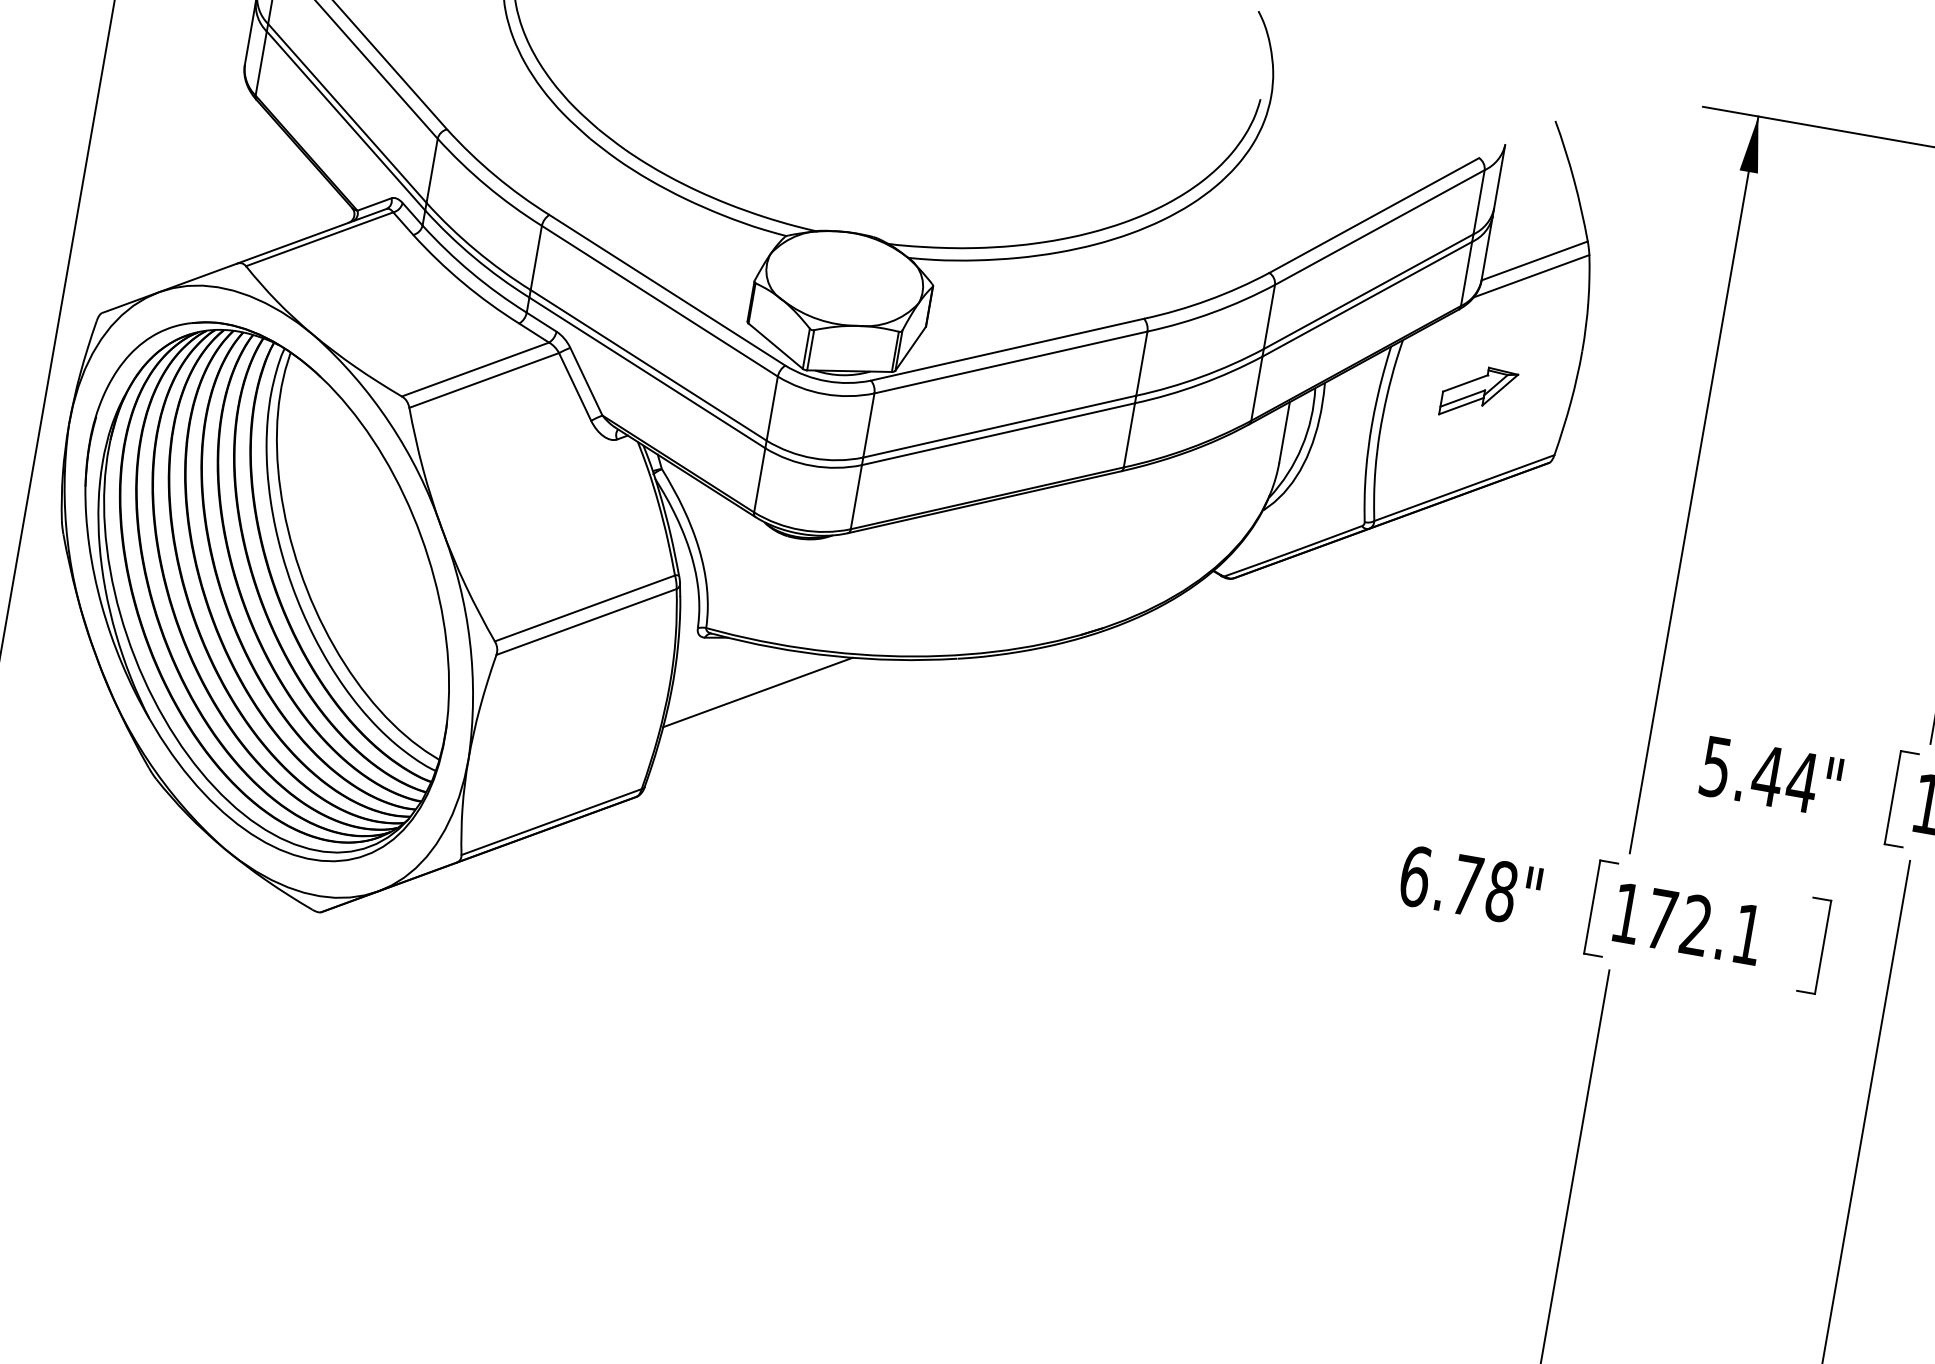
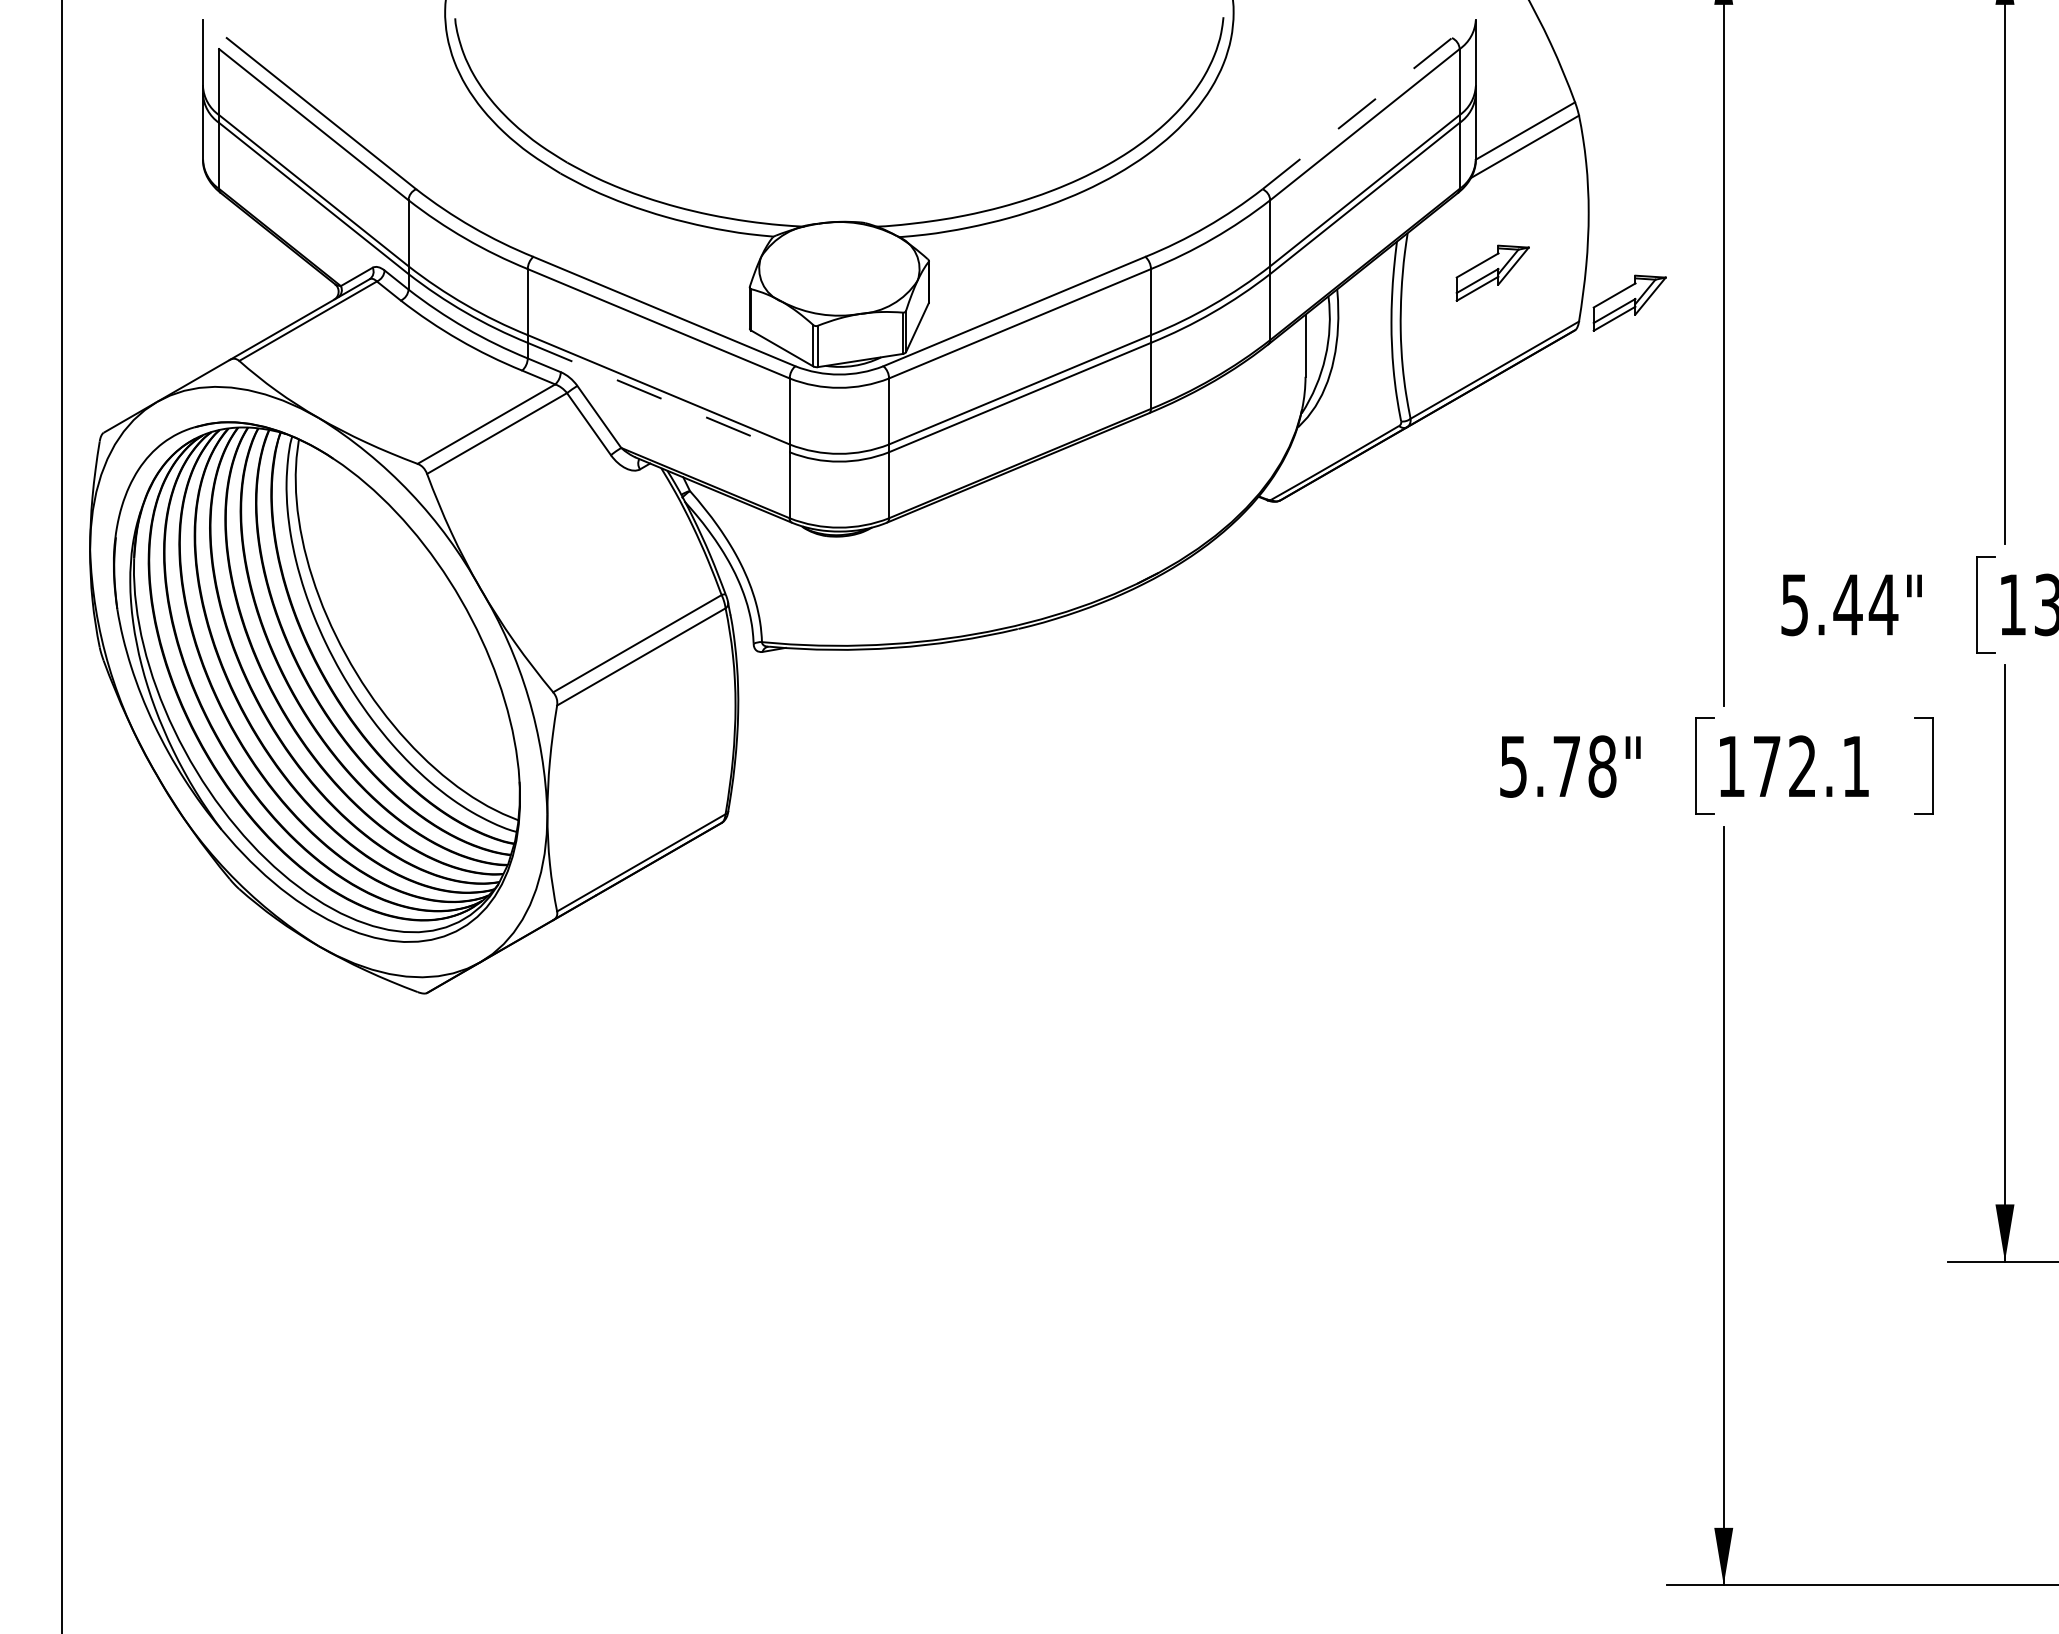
line: (1374, 215) -> (1357, 113), solid -> dashed
line: (647, 372) -> (658, 397), solid -> dashed
part: (1606, 445) -> (1629, 302), added
line: (757, 692) -> (824, 697), removed
text: (1415, 876) -> (1513, 766), 6.78" -> 5.78"

